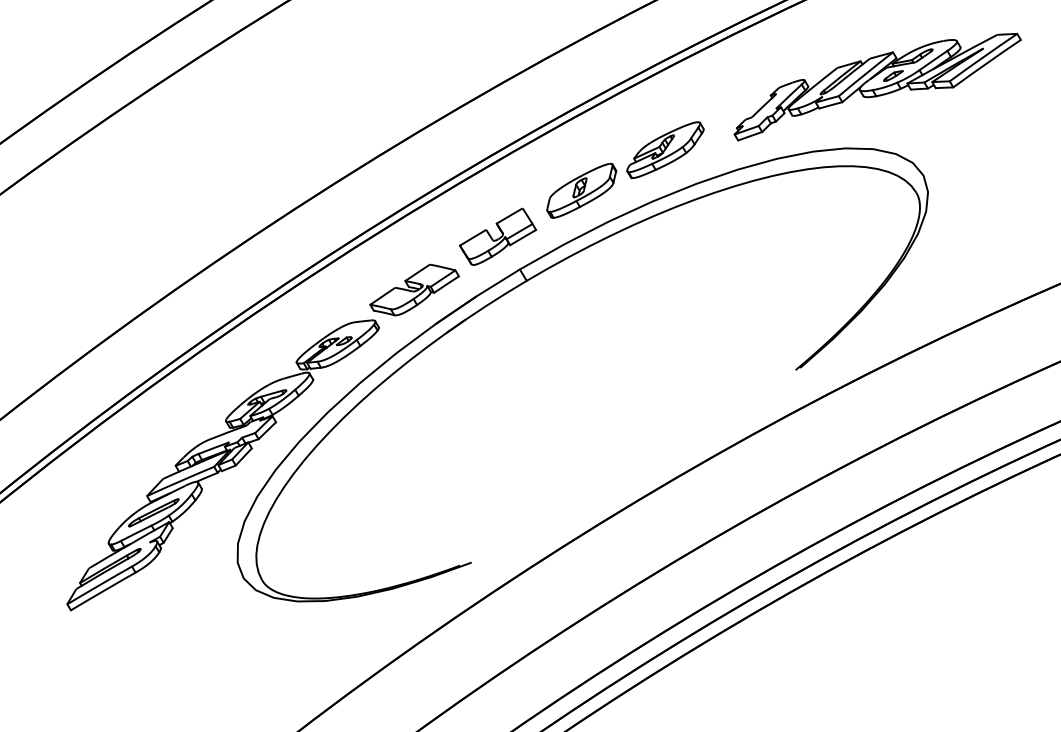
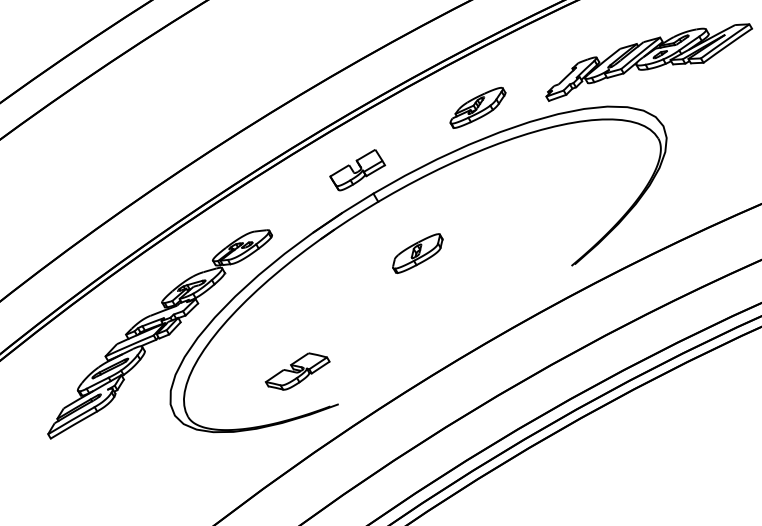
part: (877, 86) -> (649, 62), moved
part: (581, 190) -> (417, 253), moved
part: (414, 289) -> (297, 371), moved

